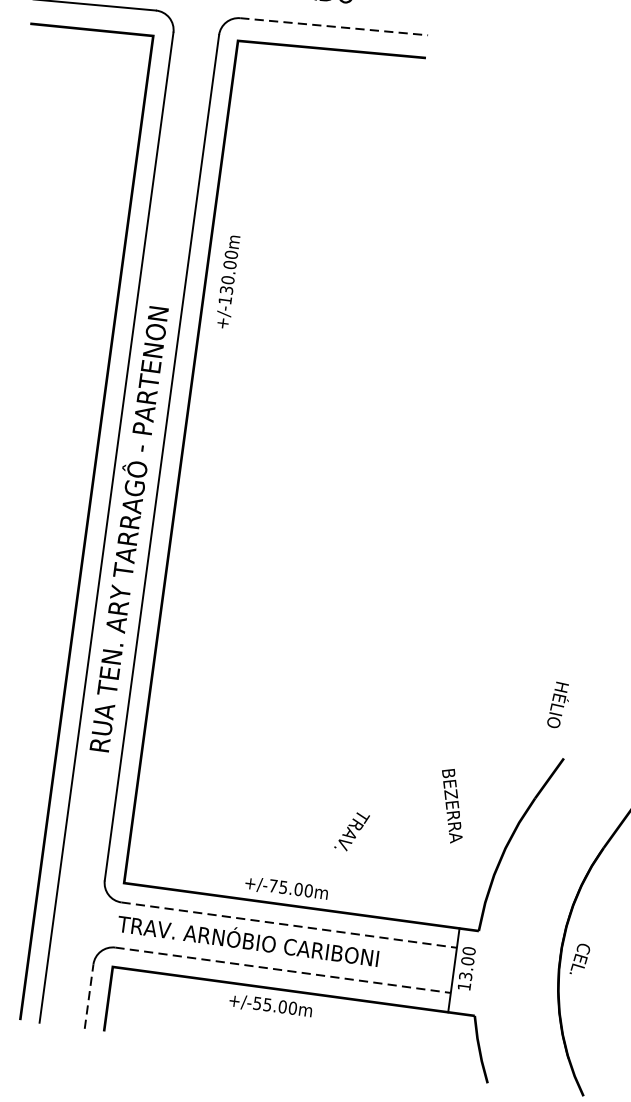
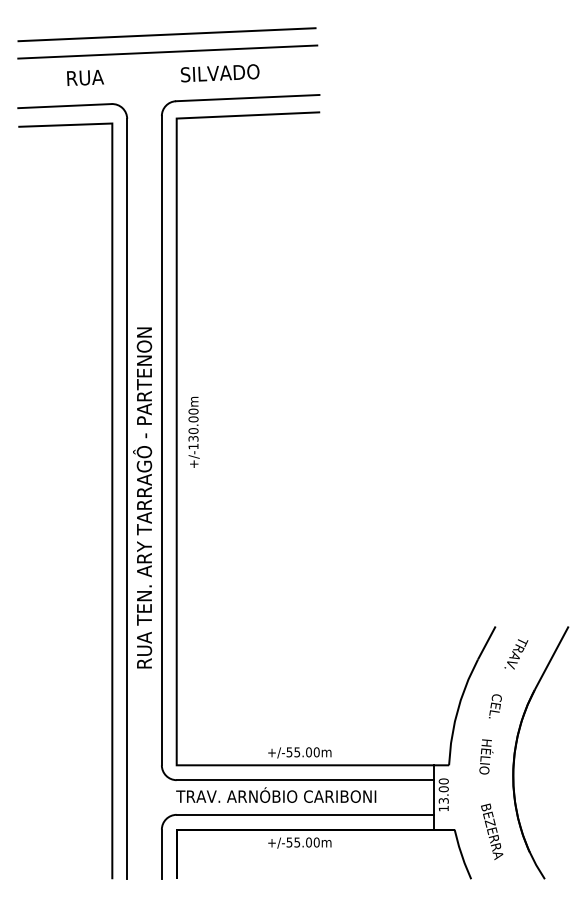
line: (333, 27) -> (247, 98), dashed -> solid
text: (227, 280) -> (193, 431), moved
text: (559, 704) -> (486, 756), moved
text: (452, 805) -> (492, 831), moved
text: (352, 831) -> (516, 654), moved
text: (273, 886) -> (289, 752), +/-75.00m -> +/-55.00m
line: (289, 925) -> (305, 780), dashed -> solid
text: (580, 959) -> (495, 706), moved
line: (283, 969) -> (305, 814), dashed -> solid
line: (88, 996) -> (161, 854), dashed -> solid

